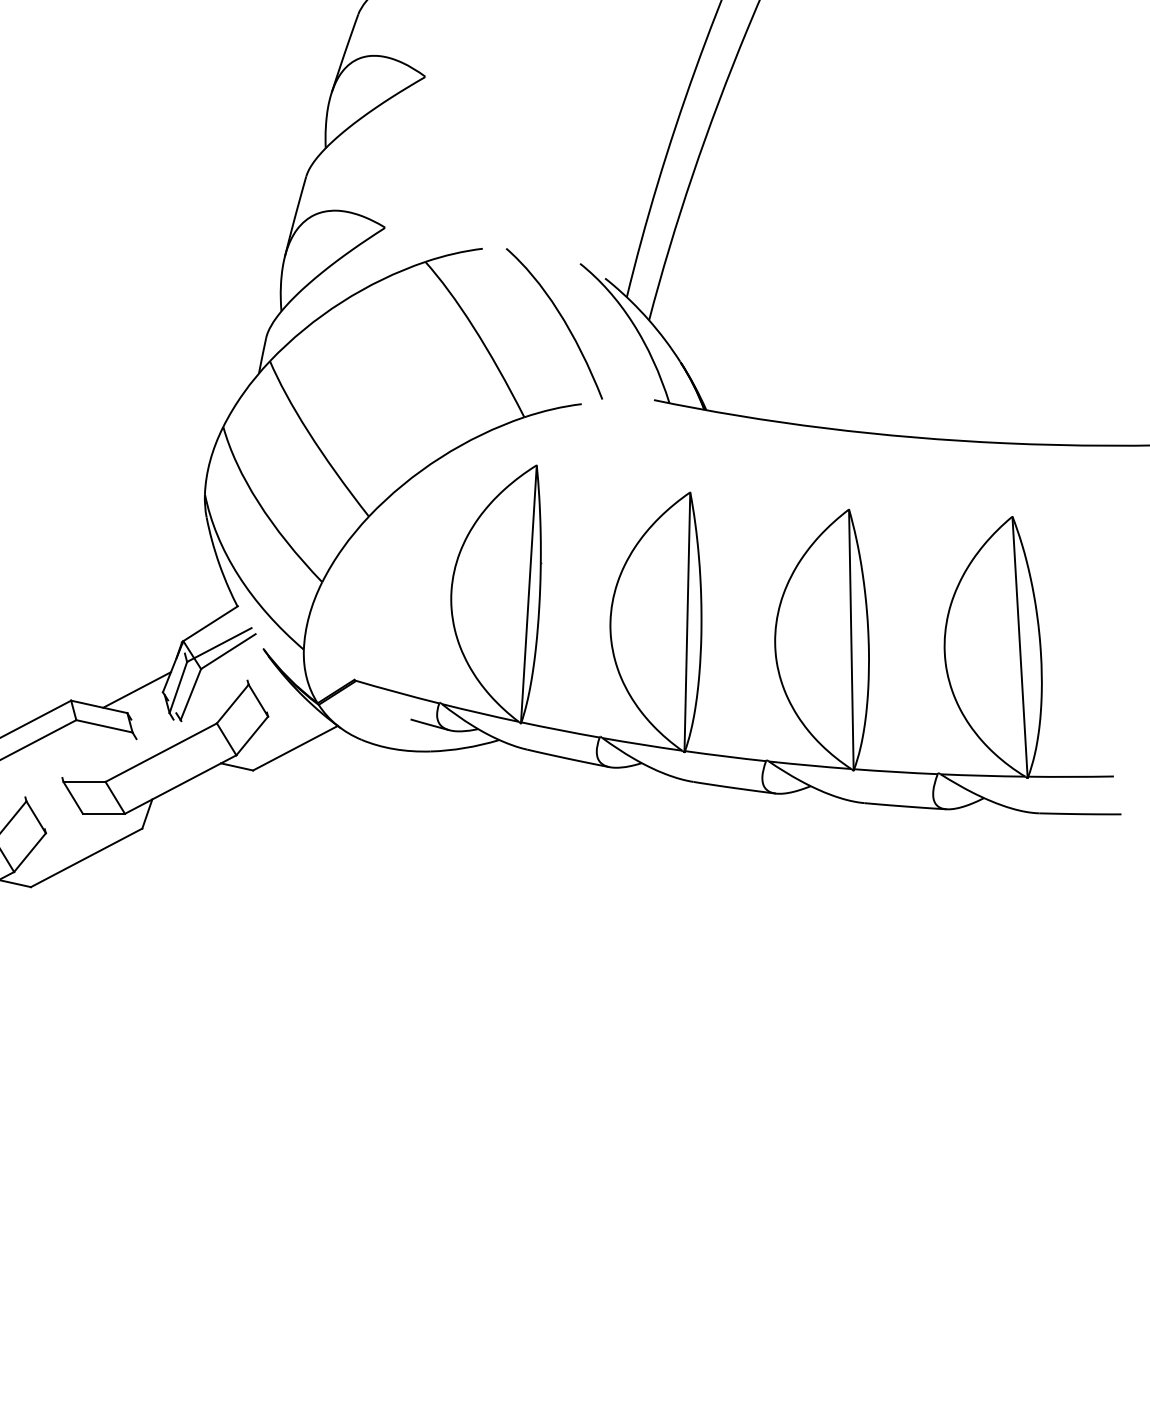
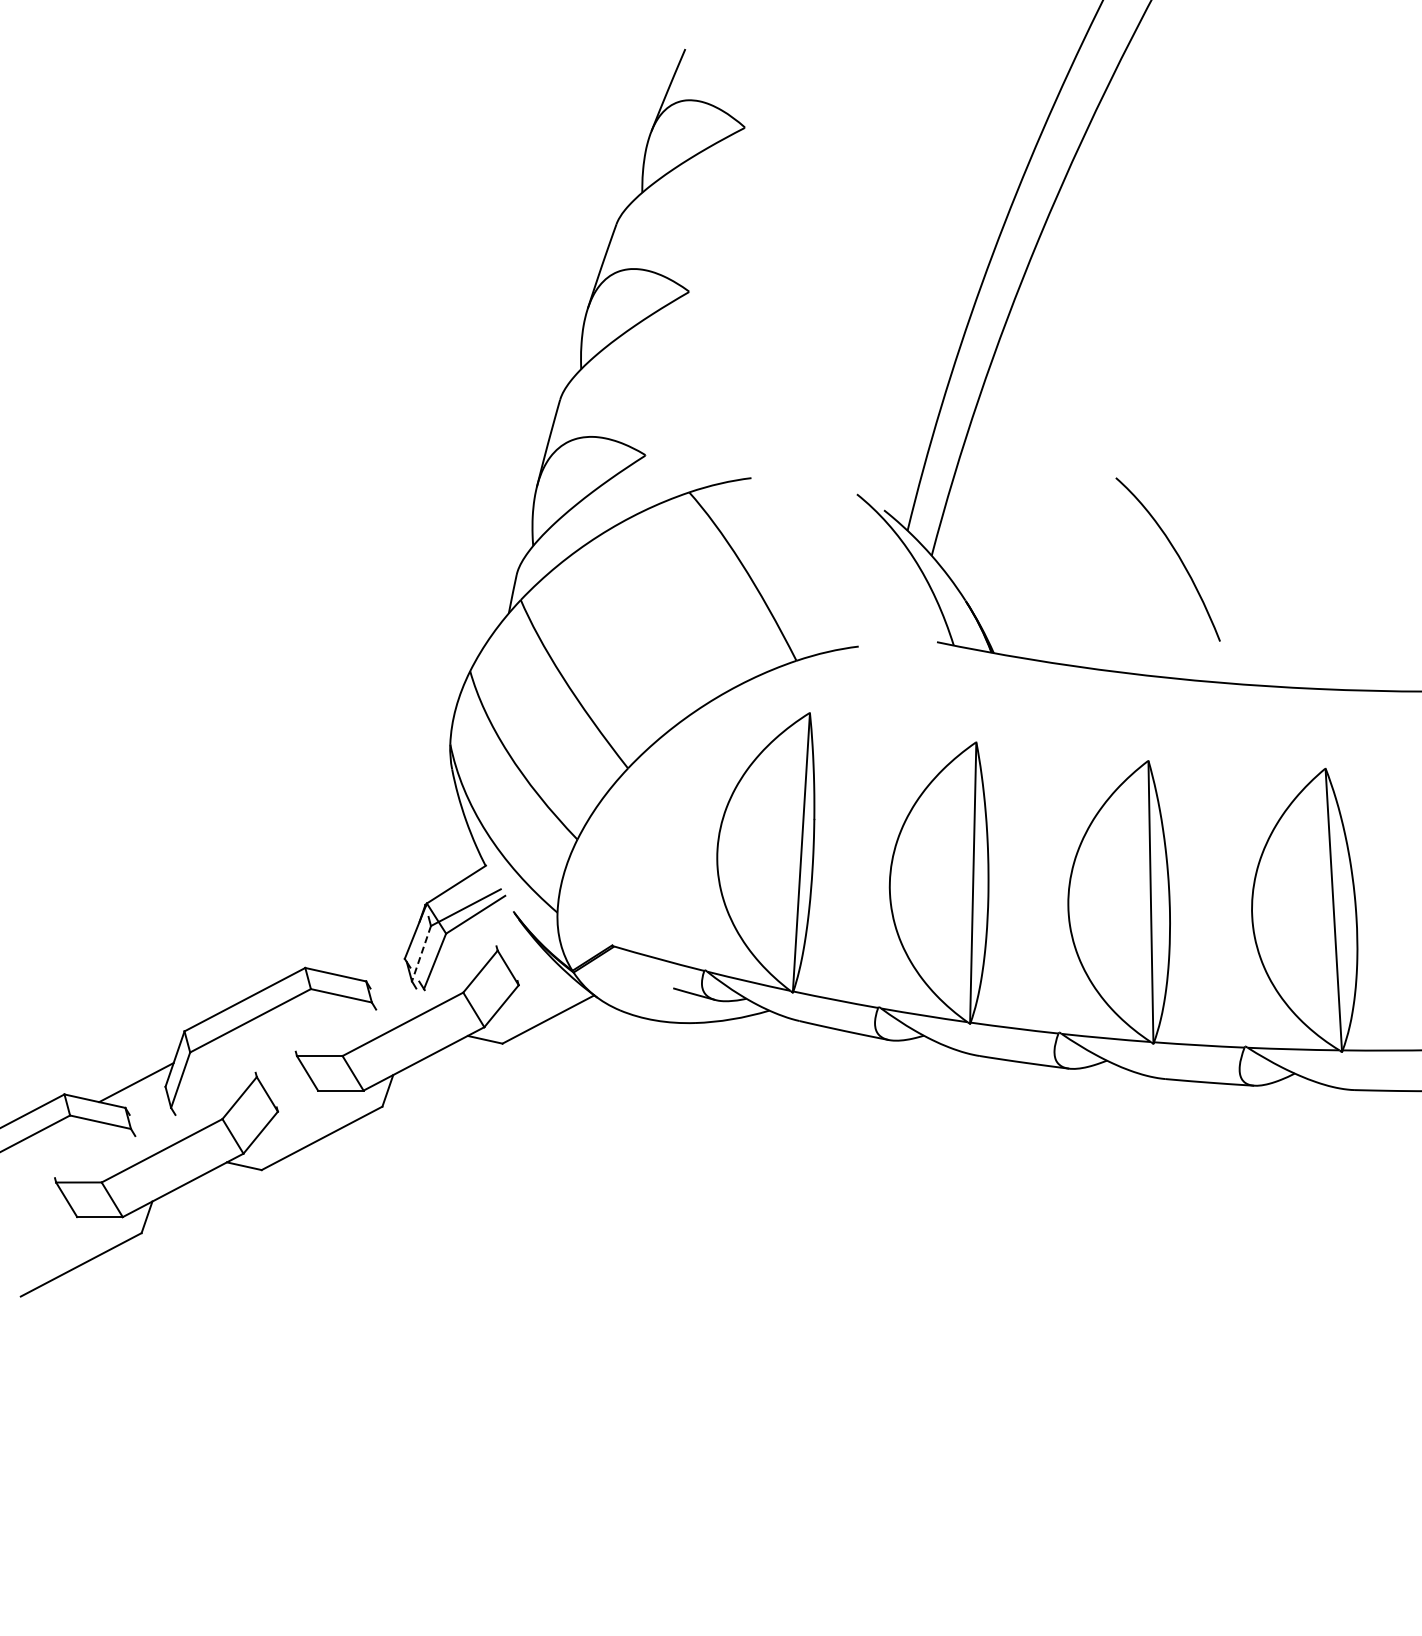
curve: (562, 319) -> (1176, 554), moved
line: (178, 688) -> (421, 954), solid -> dashed
line: (136, 690) -> (376, 956), removed

